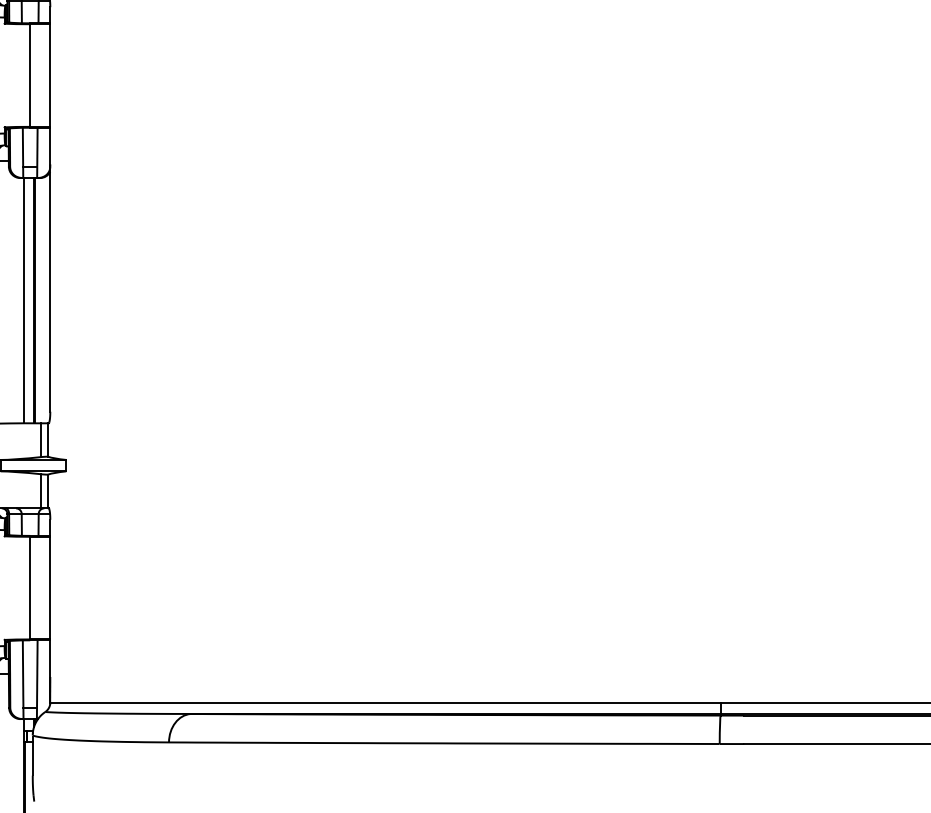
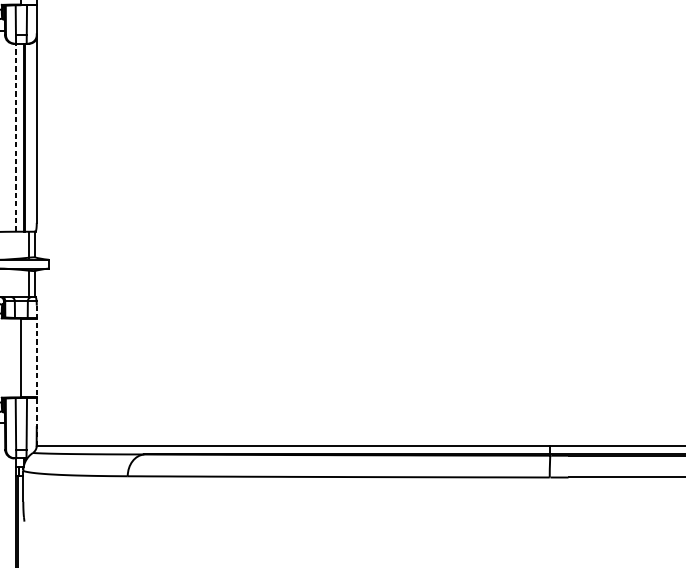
line: (23, 300) -> (16, 137), solid -> dashed
line: (50, 611) -> (36, 375), solid -> dashed

